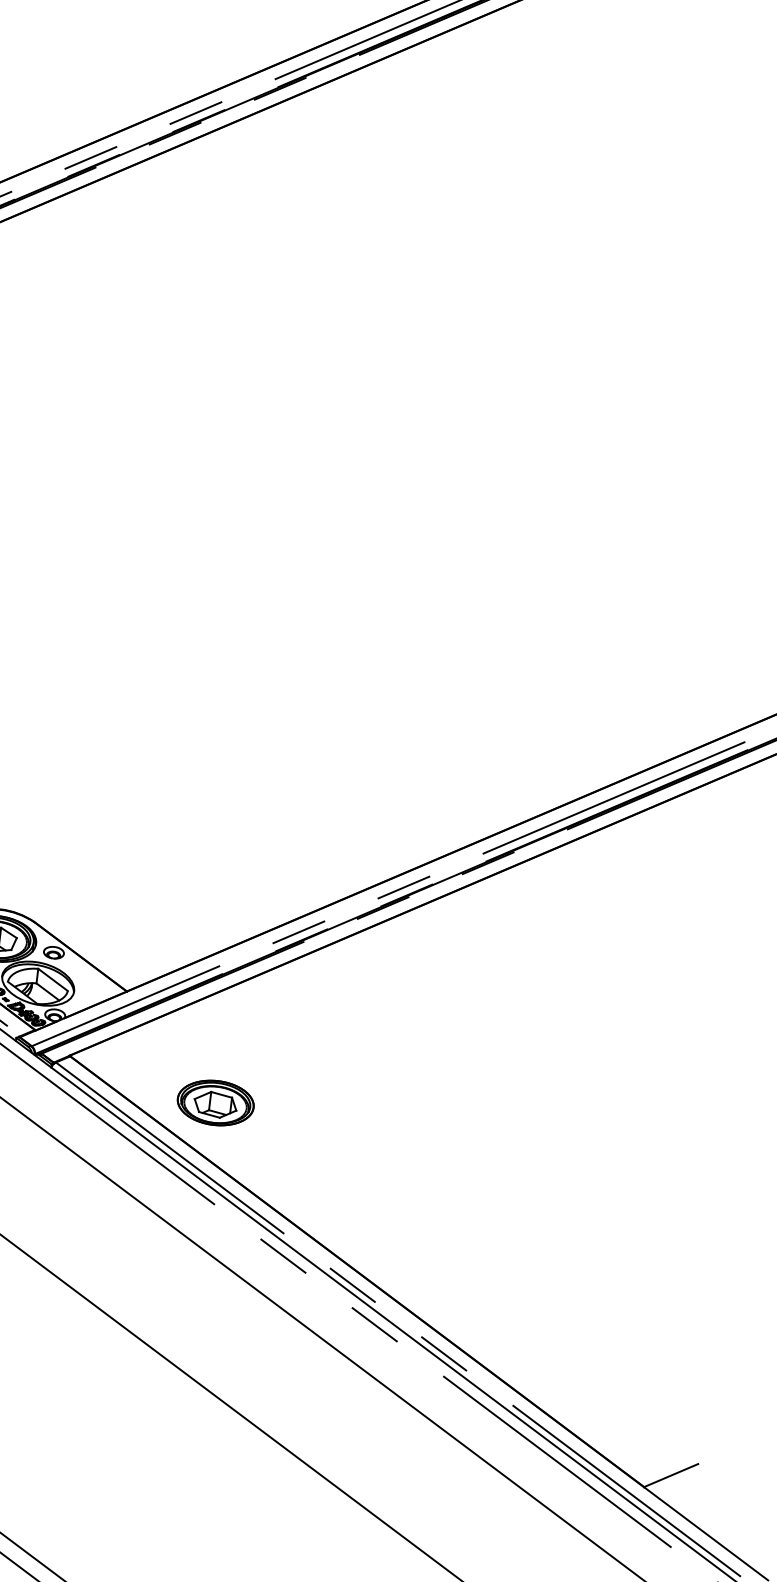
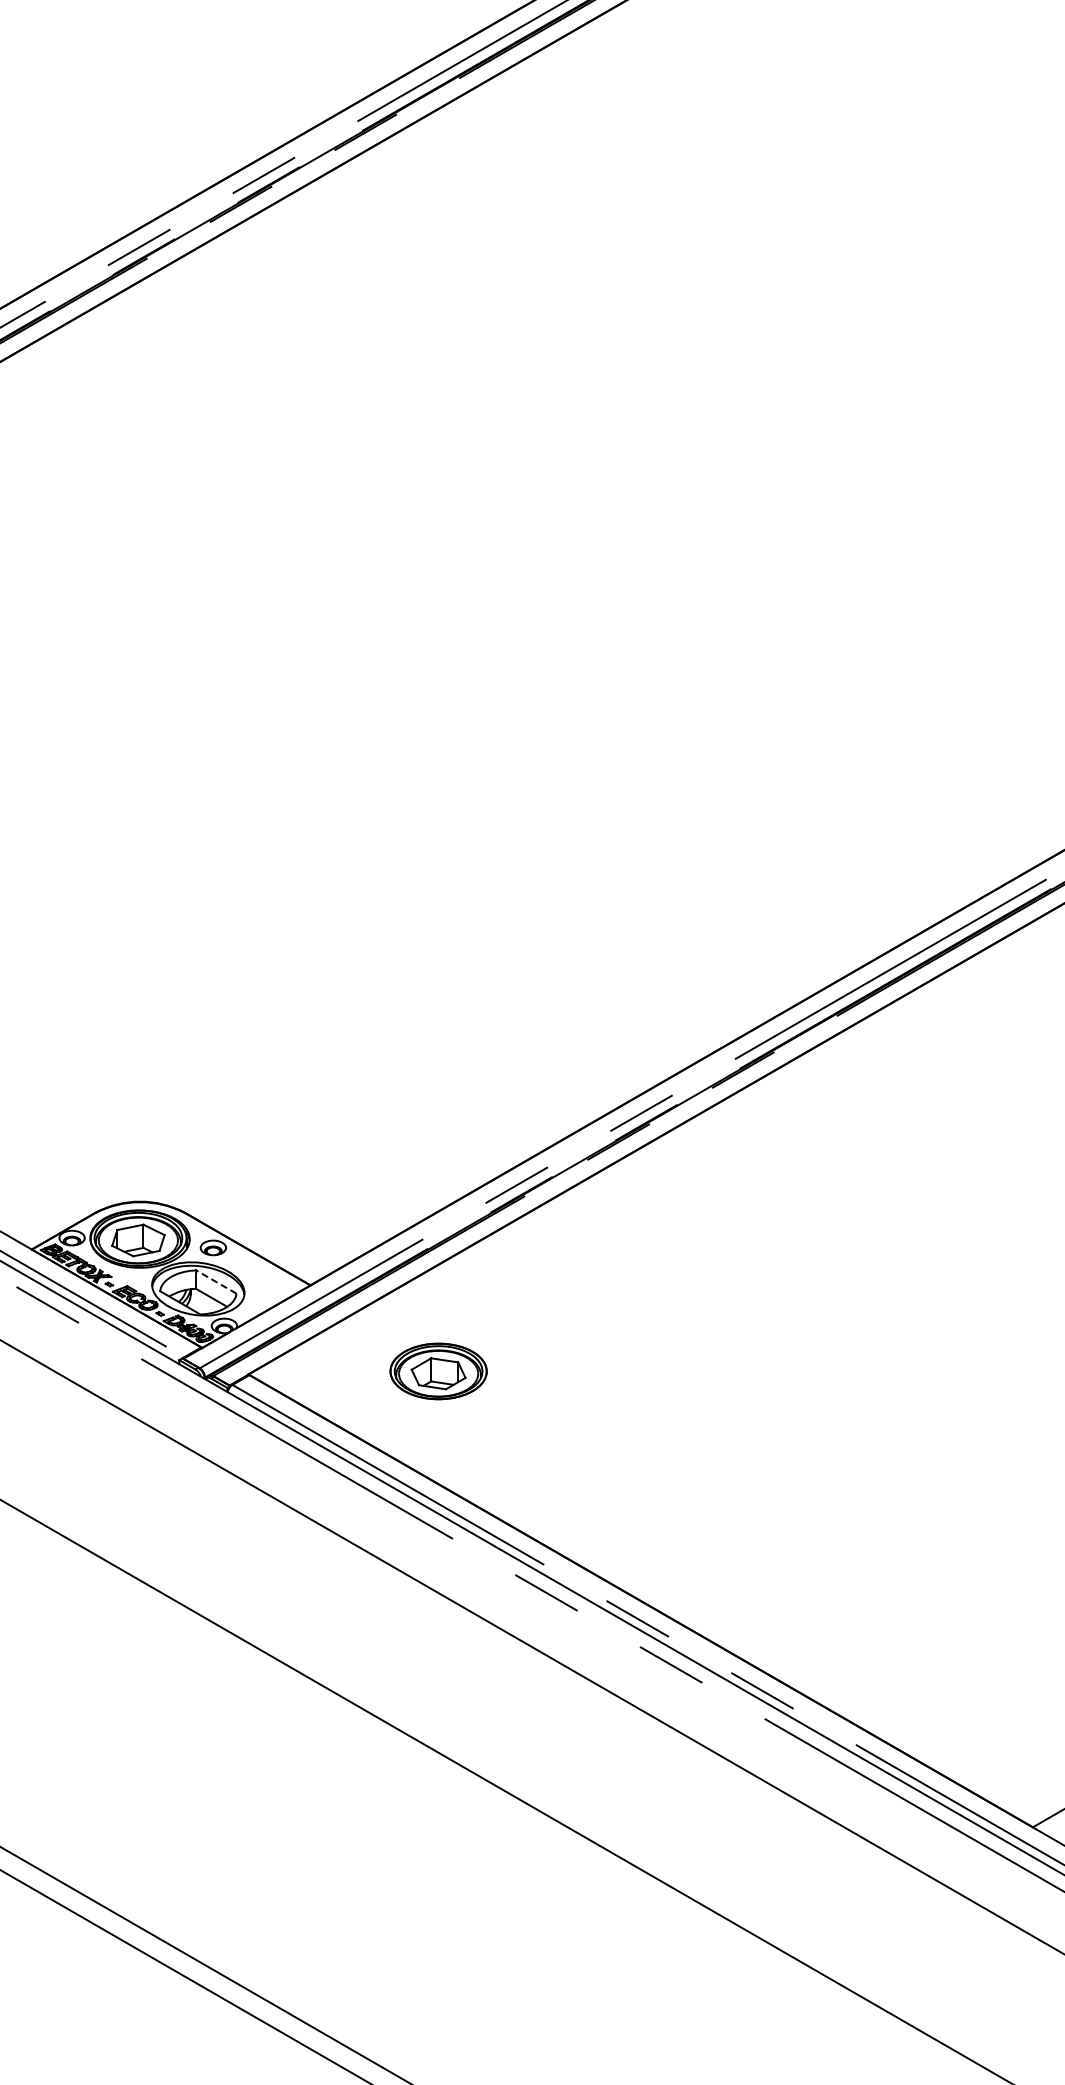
line: (52, 979) -> (215, 1281), solid -> dashed
part: (215, 1103) -> (438, 1371), moved

